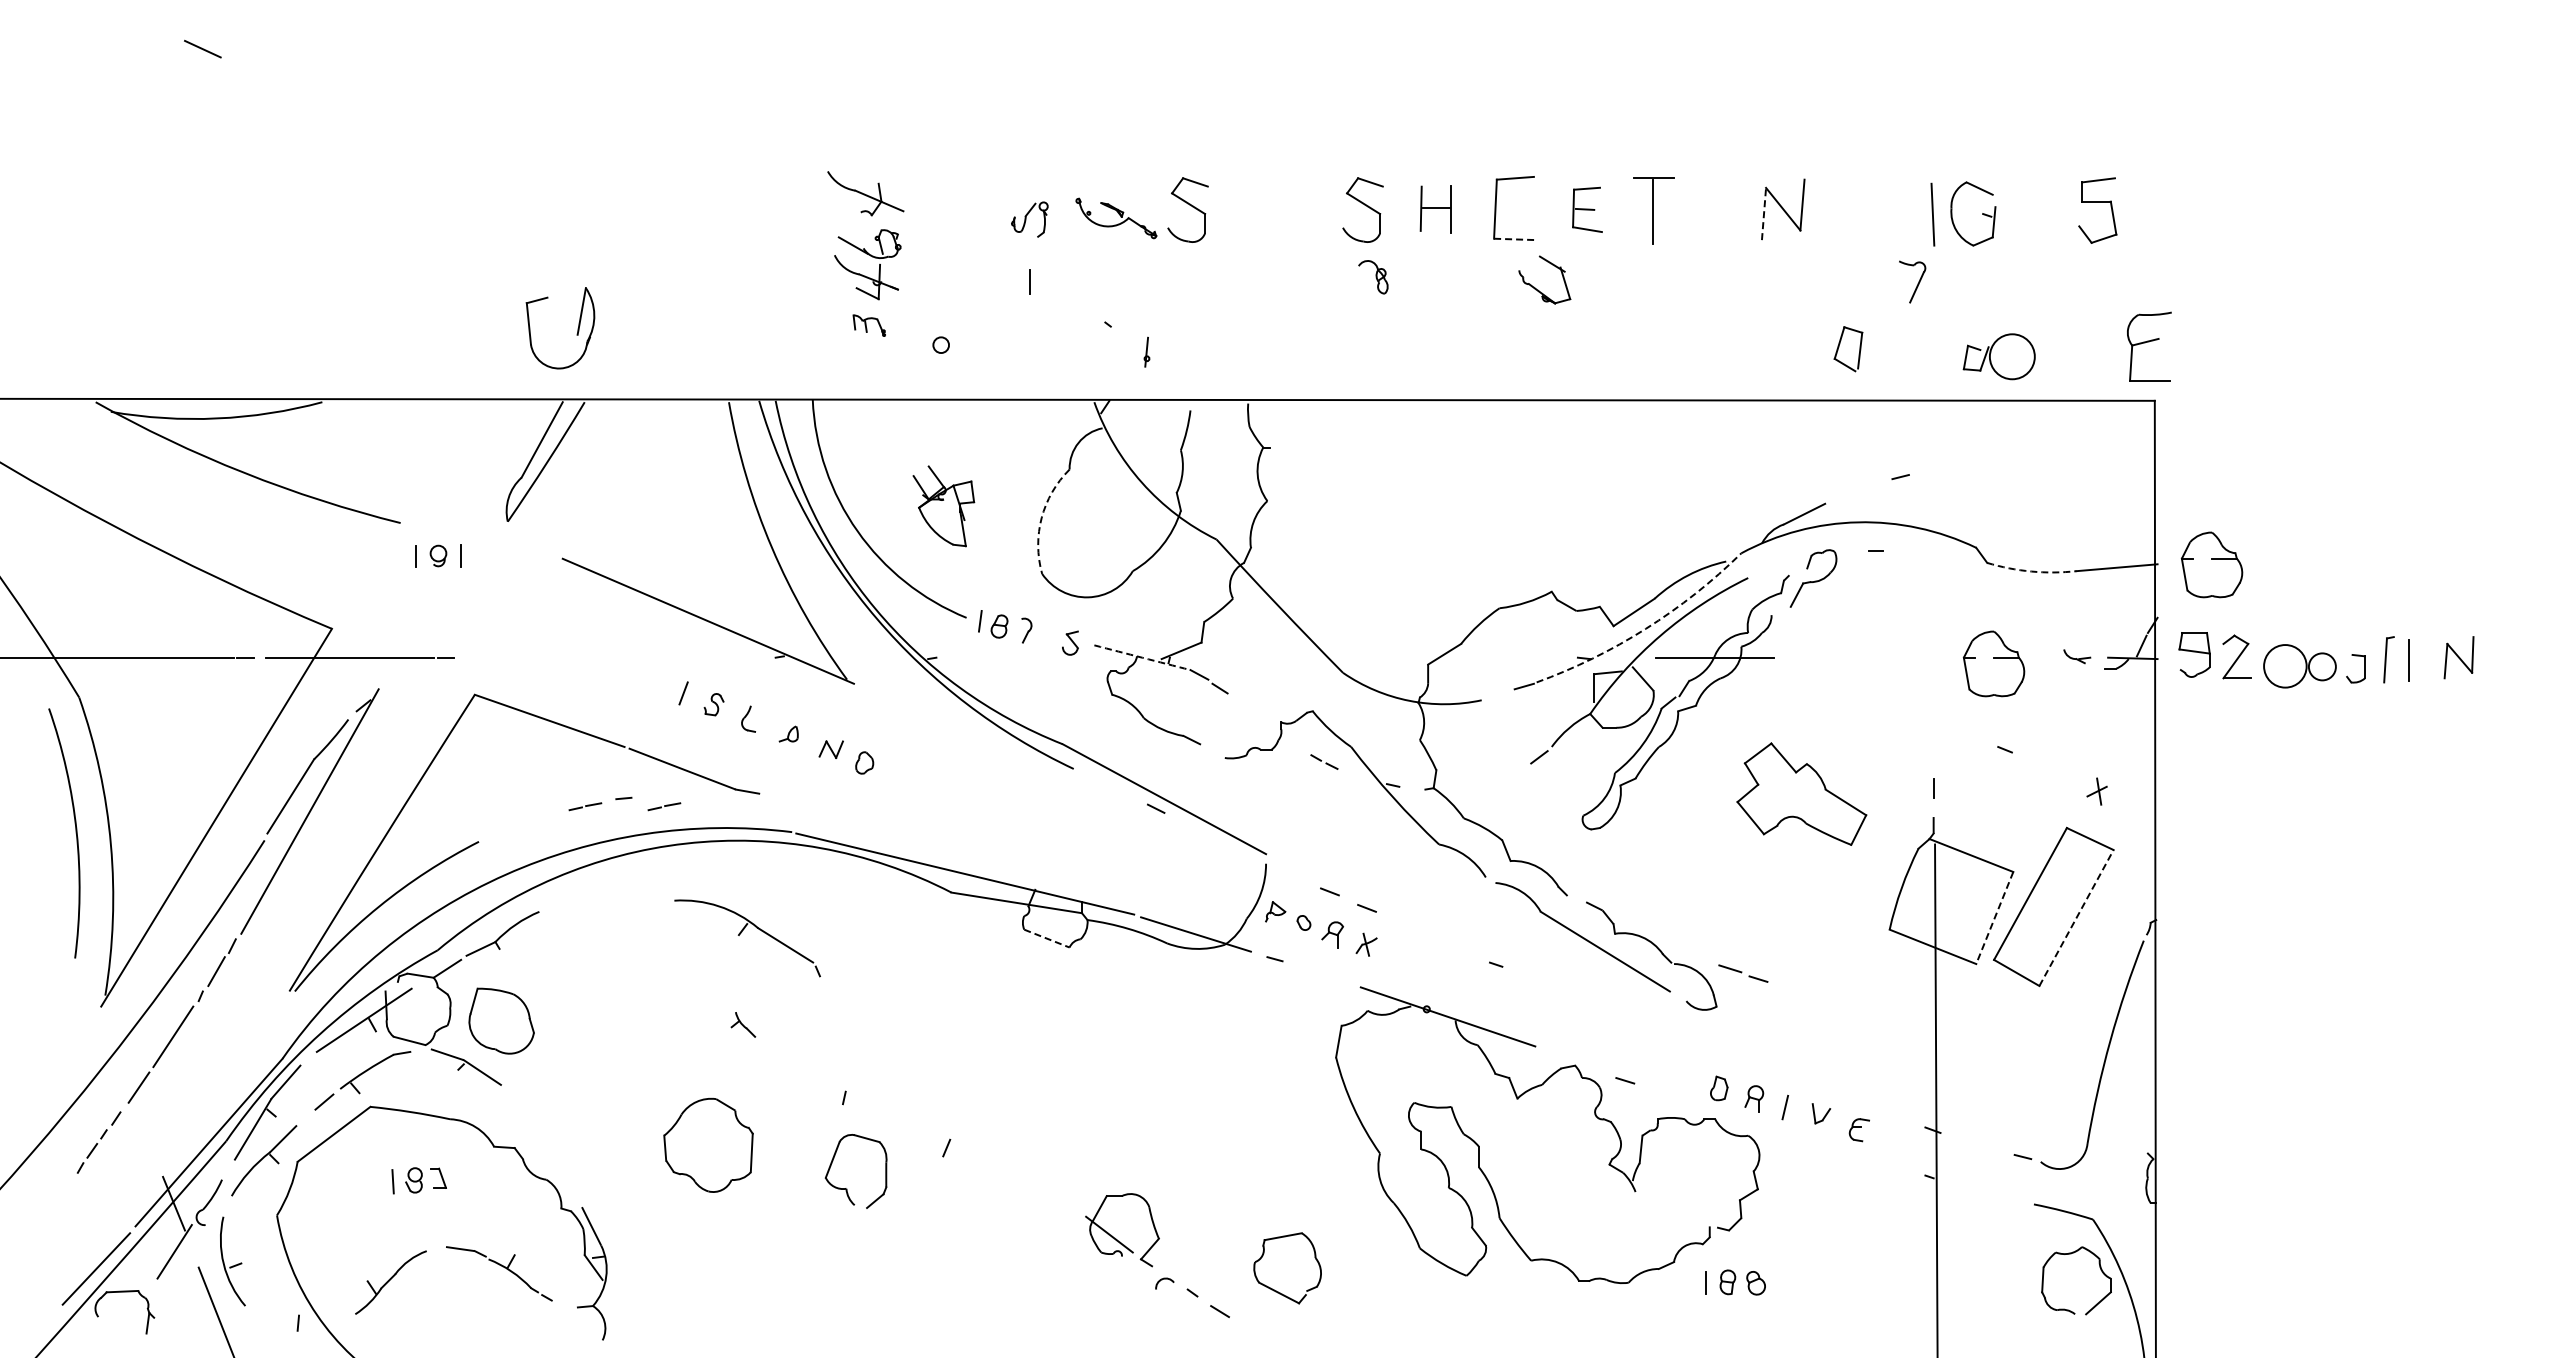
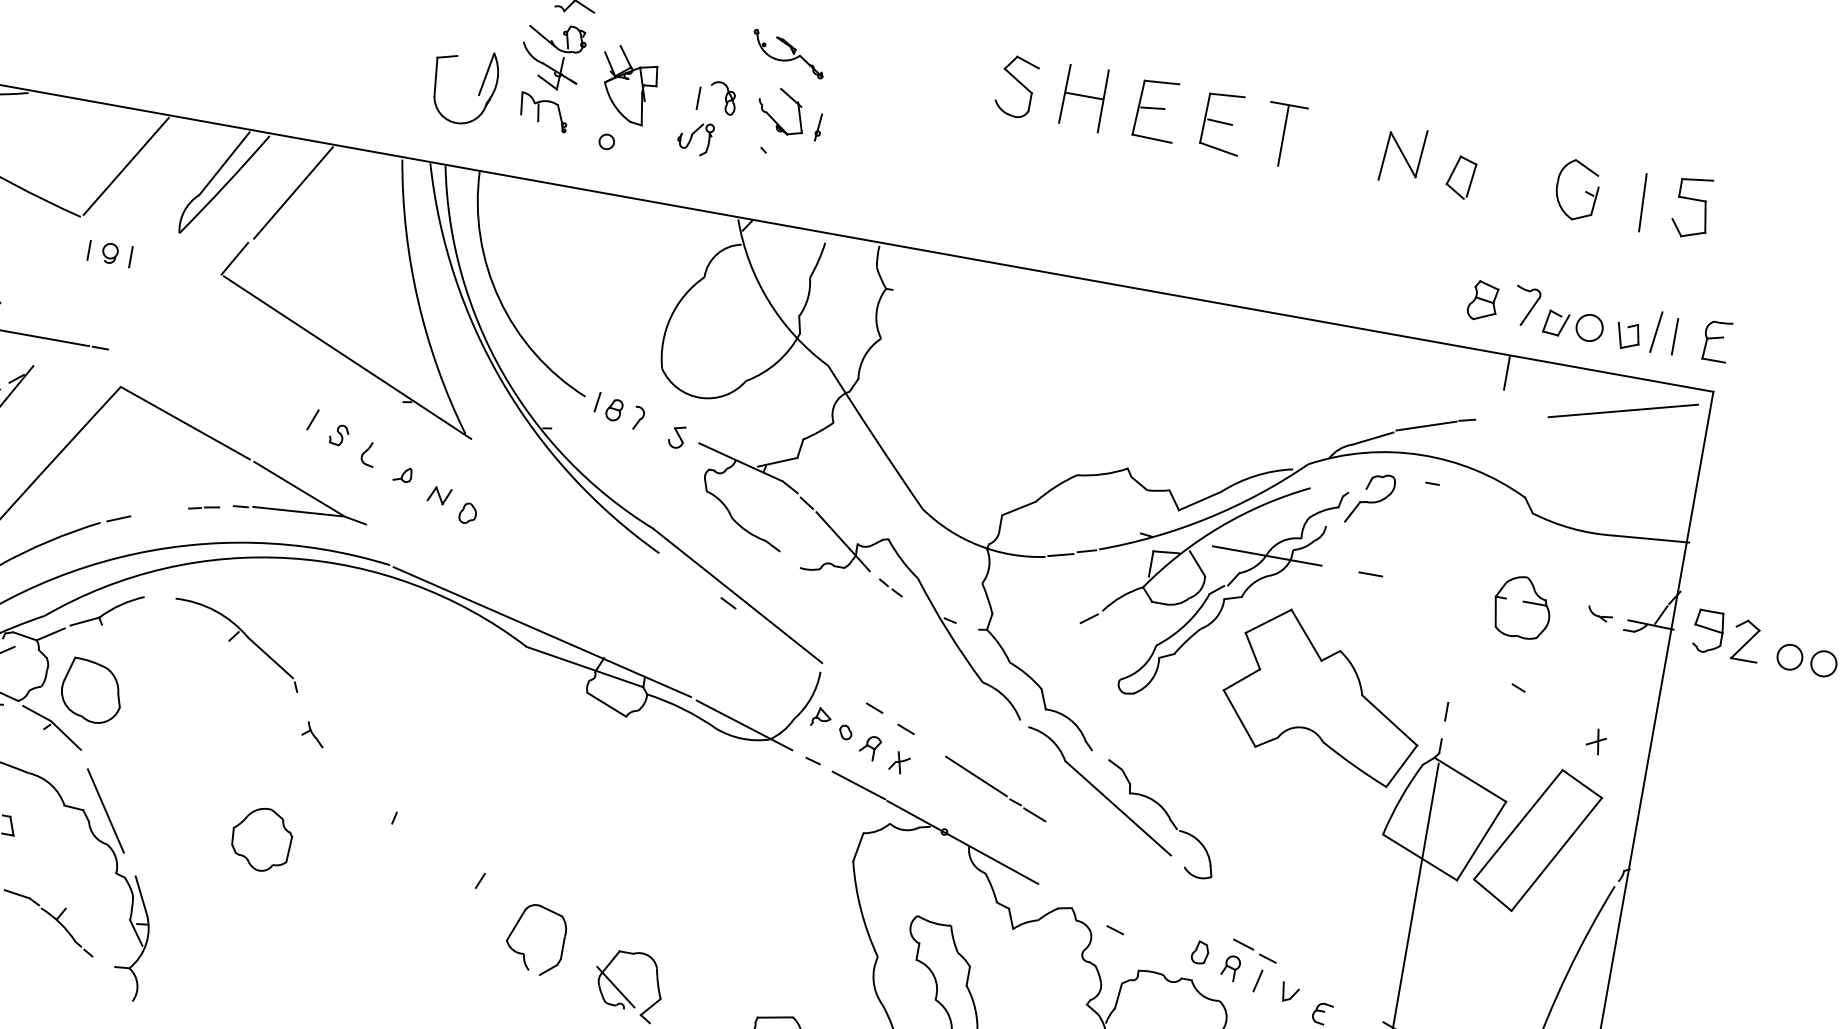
line: (1510, 206) -> (1152, 107), added
part: (1187, 209) -> (855, 57), removed
part: (1435, 209) -> (1083, 98), size x1.43
part: (1587, 209) -> (1223, 123), size x1.43
line: (1764, 213) -> (1385, 155), dashed -> solid
line: (1932, 214) -> (1642, 202), moved
part: (1029, 219) -> (695, 138), moved
line: (1515, 239) -> (1152, 138), dashed -> solid
part: (1373, 277) -> (722, 98), moved
part: (1912, 281) -> (1526, 306), moved
part: (1538, 289) -> (774, 118), moved
part: (869, 325) -> (544, 112), size x1.67
part: (577, 328) -> (479, 89), moved
part: (2148, 346) -> (1716, 340), size x0.62
part: (1895, 348) -> (1483, 301), added
line: (2083, 348) -> (1656, 332), added
part: (1848, 349) -> (1461, 177), moved
line: (2103, 349) -> (1674, 336), added
part: (1146, 351) -> (818, 126), moved
circle: (2012, 356) -> (1589, 327), size x0.62
part: (2047, 361) -> (1621, 338), added
line: (1933, 419) -> (1506, 372), added
line: (2063, 437) -> (1623, 410), added
line: (620, 457) -> (293, 192), added
line: (438, 461) -> (125, 166), added
line: (1858, 490) -> (1426, 425), added
part: (943, 506) -> (627, 85), moved
arc: (1041, 517) -> (670, 316), dashed -> solid
line: (570, 537) -> (234, 258), added
part: (2211, 564) -> (1738, 551), removed
arc: (2031, 571) -> (1572, 528), dashed -> solid
arc: (1645, 628) -> (1207, 517), dashed -> solid
arc: (1142, 657) -> (740, 462), dashed -> solid
line: (1827, 657) -> (1370, 574), added
circle: (2285, 666) -> (1790, 657), size x0.62
line: (1497, 695) -> (1060, 555), added
line: (1265, 722) -> (843, 541), added
line: (684, 792) -> (297, 511), added
part: (1801, 793) -> (1324, 694), size x1.67
line: (664, 806) -> (276, 520), removed
line: (497, 834) -> (118, 519), added
line: (2076, 917) -> (1556, 853), dashed -> solid
line: (1994, 918) -> (1481, 841), dashed -> solid
part: (742, 932) -> (233, 639), moved
line: (1047, 938) -> (607, 704), dashed -> solid
line: (1449, 944) -> (975, 776), added
part: (1743, 973) -> (1254, 951), moved
line: (1518, 974) -> (1034, 815), added
line: (1327, 976) -> (858, 785), added
line: (538, 1144) -> (105, 810), added
part: (707, 1145) -> (260, 839), size x0.71
part: (847, 1188) -> (525, 953), moved

